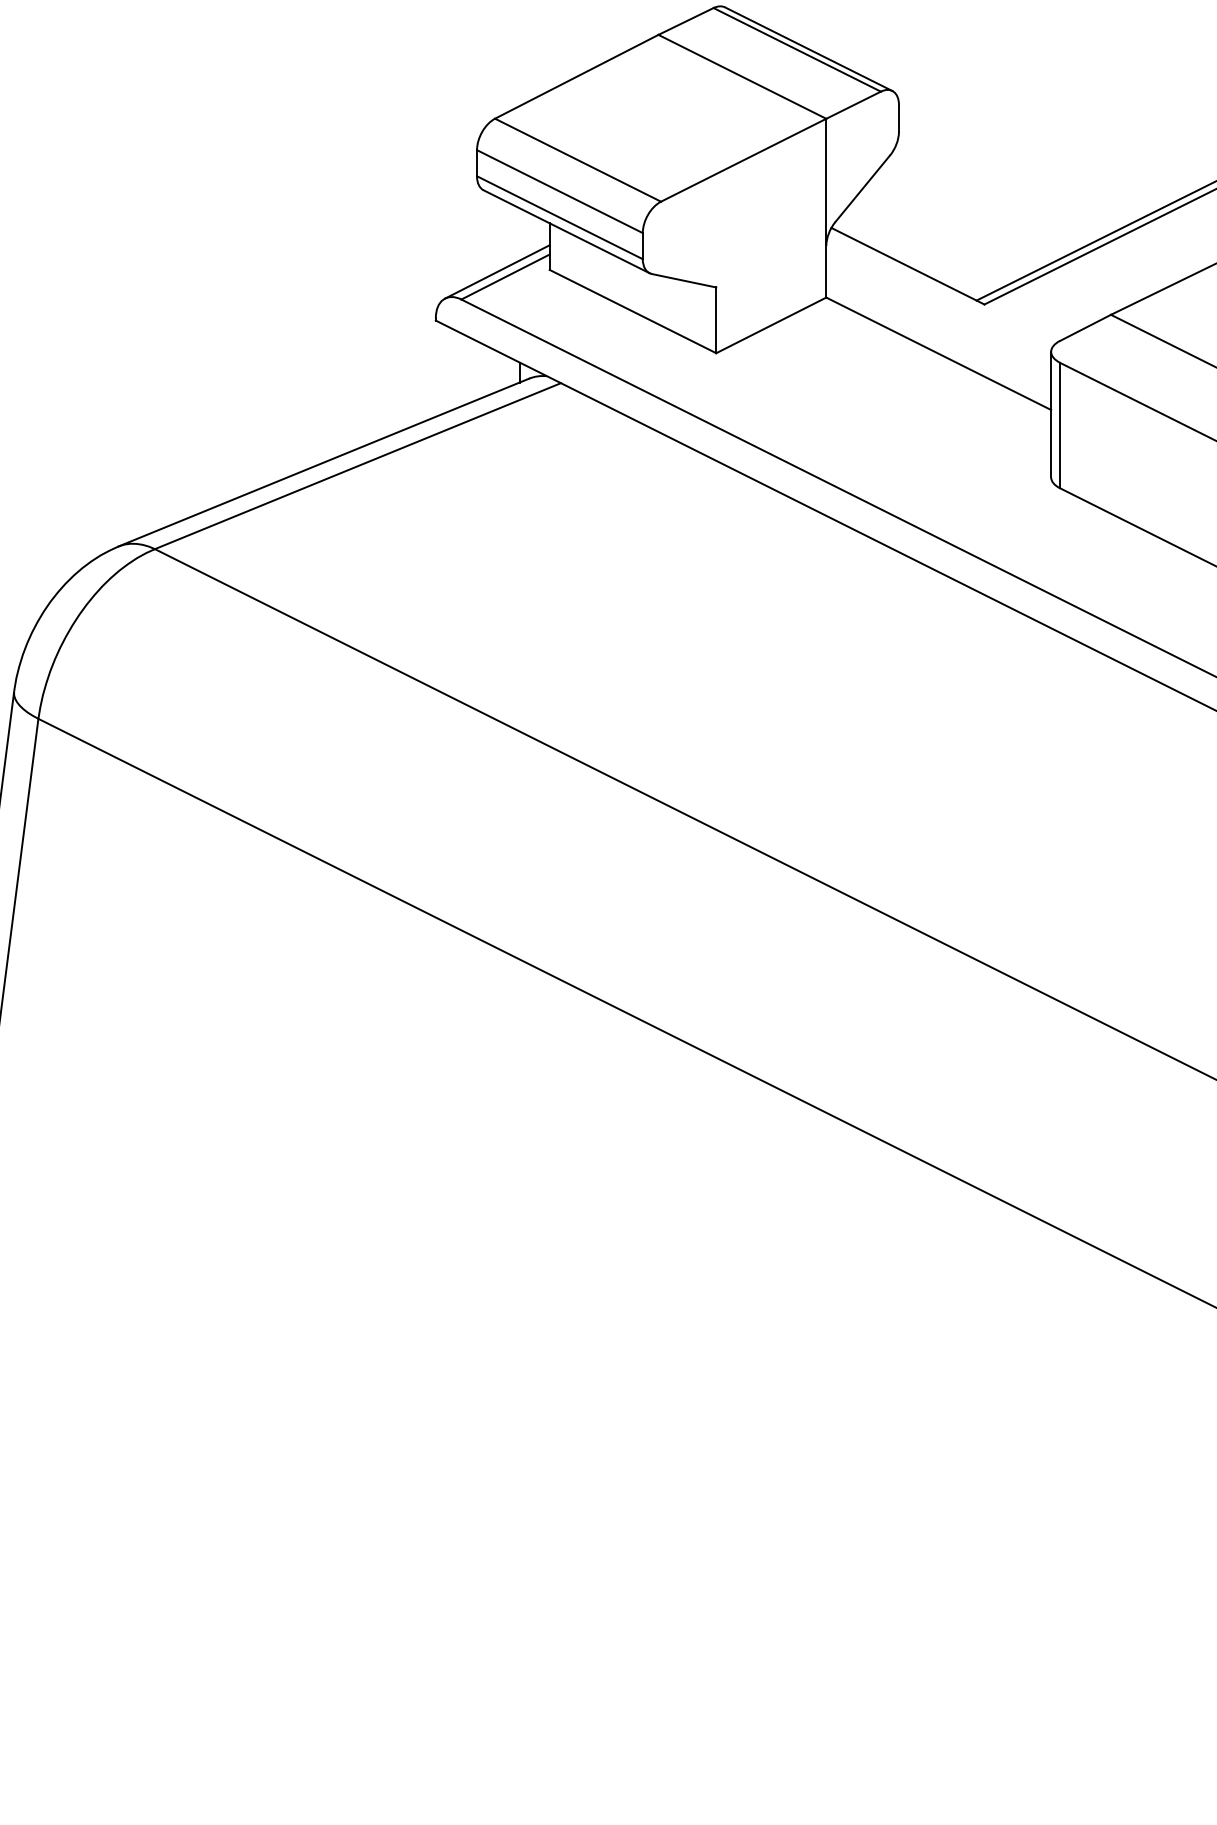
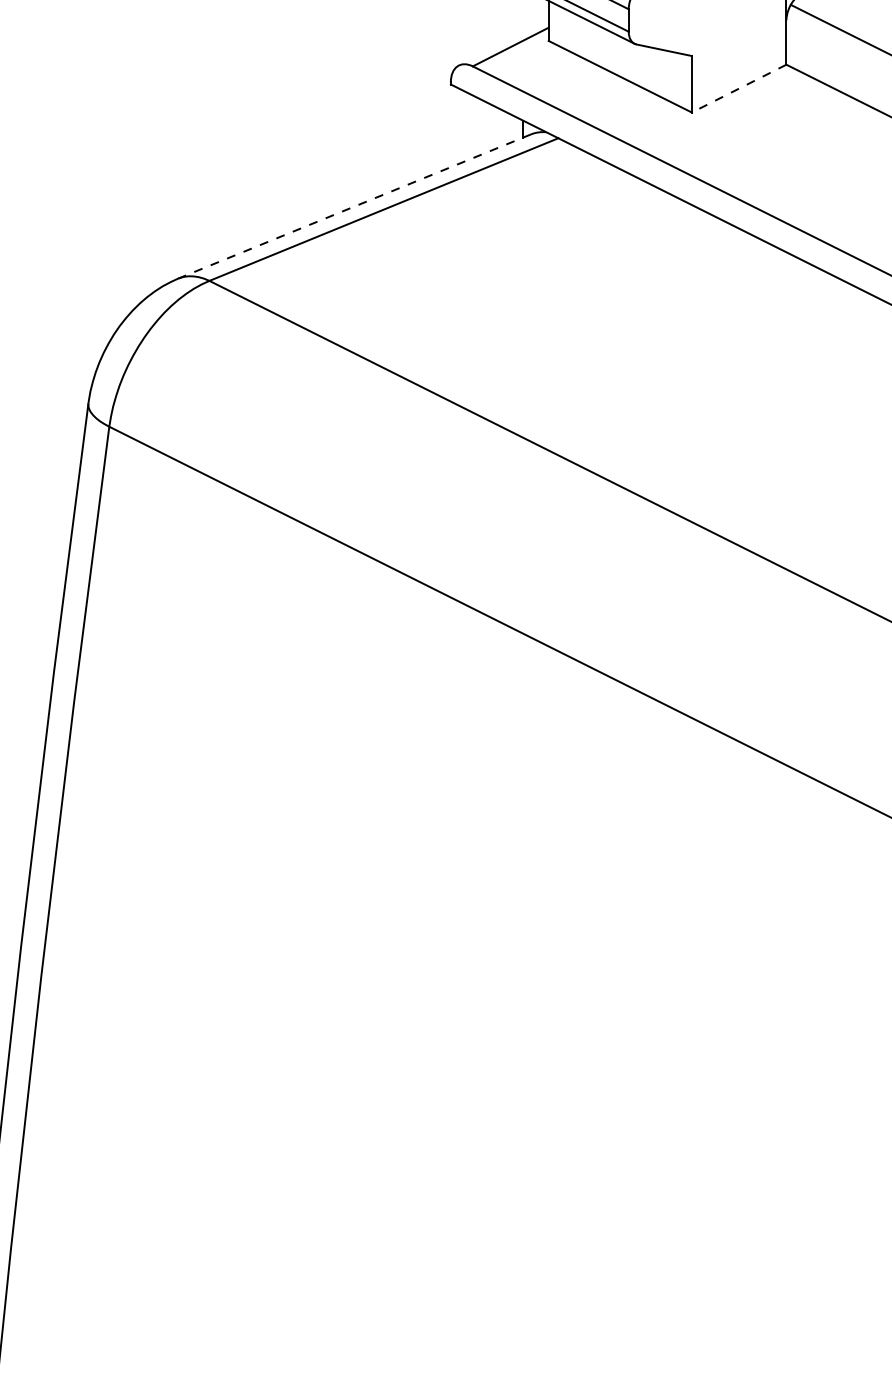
line: (497, 271) -> (503, 42), removed
line: (771, 325) -> (739, 88), solid -> dashed
line: (323, 462) -> (354, 206), solid -> dashed

